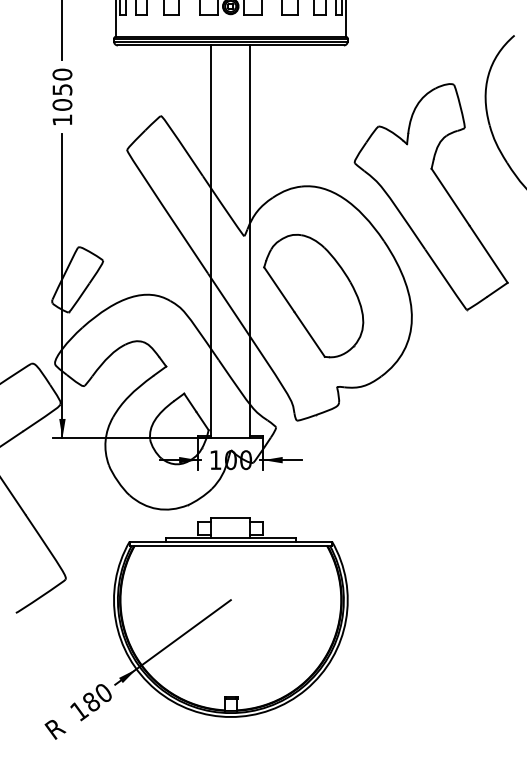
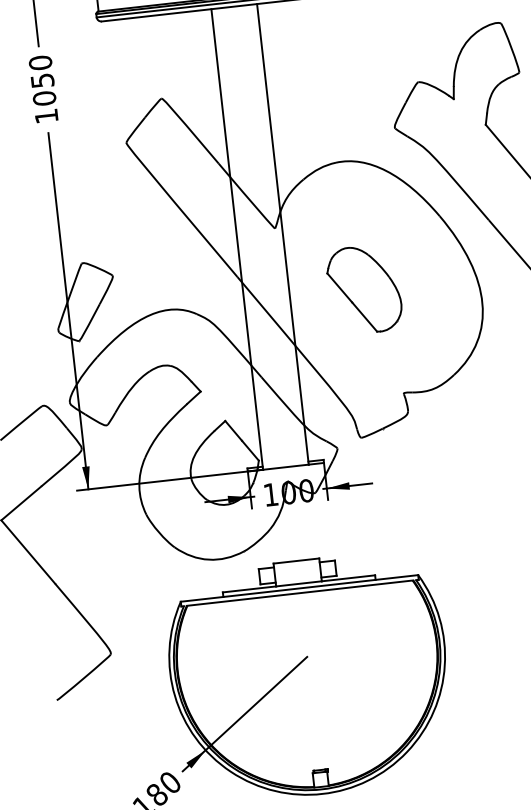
part: (313, 296) -> (364, 290), size x0.6

